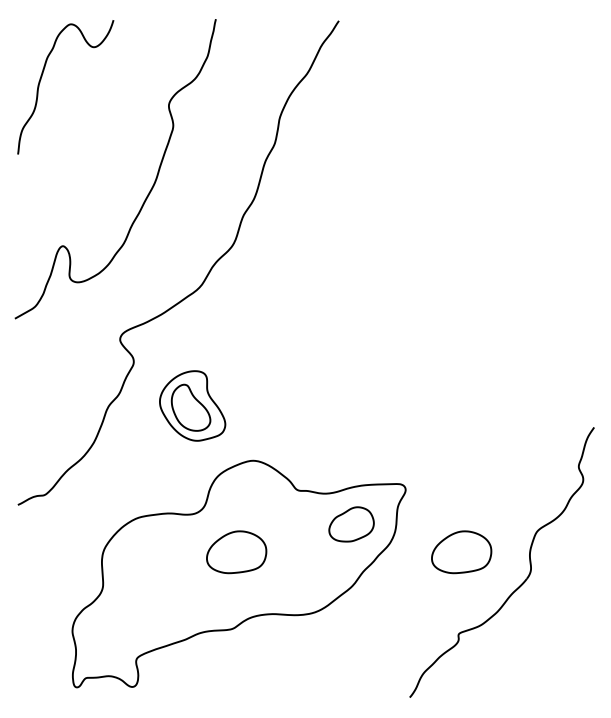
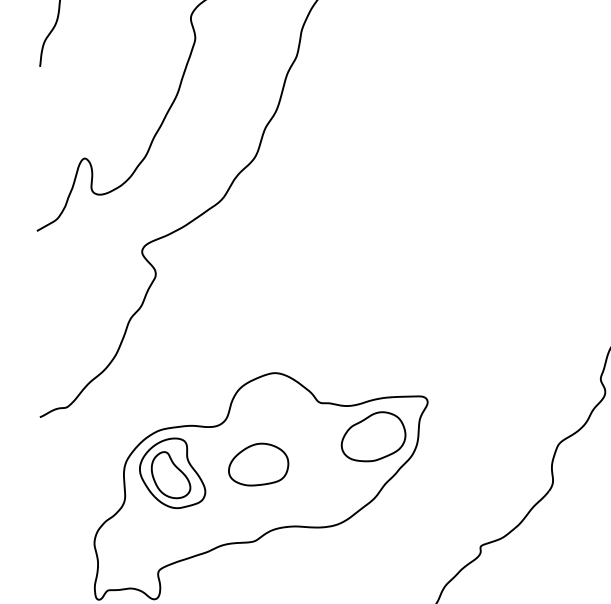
part: (192, 405) -> (172, 472), moved
part: (351, 524) -> (373, 436), size x1.43
part: (461, 552) -> (483, 464), removed

